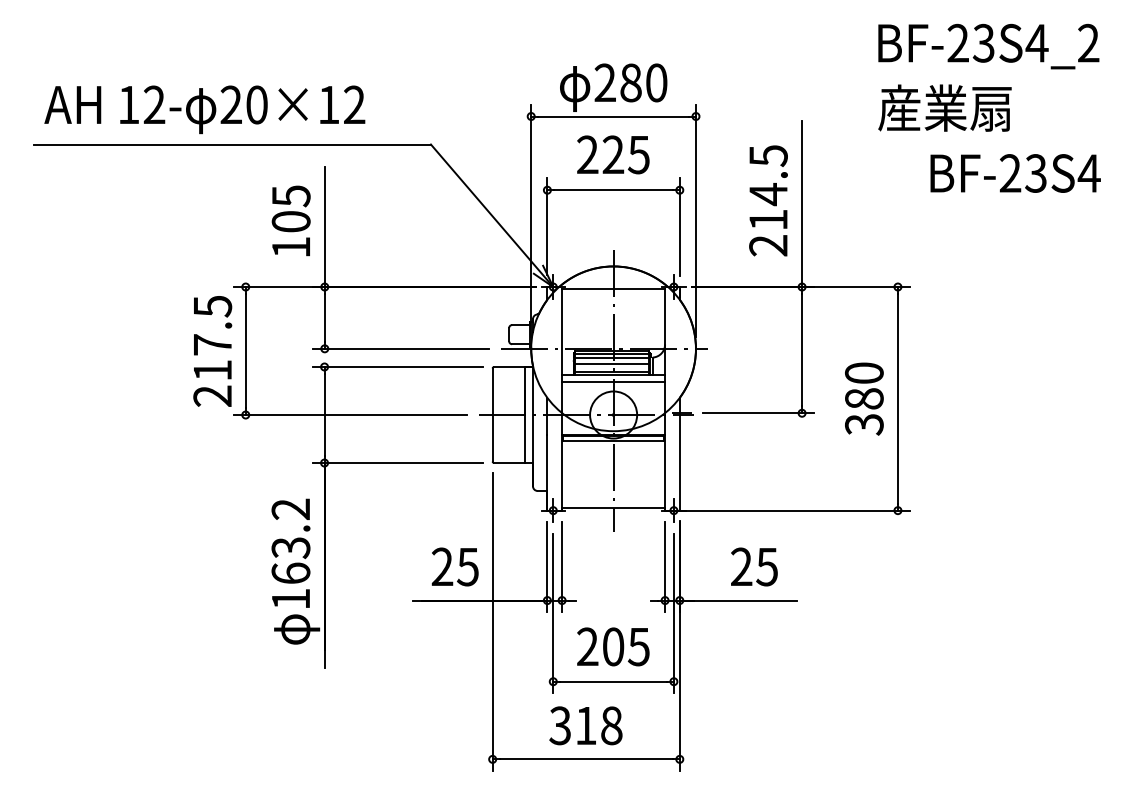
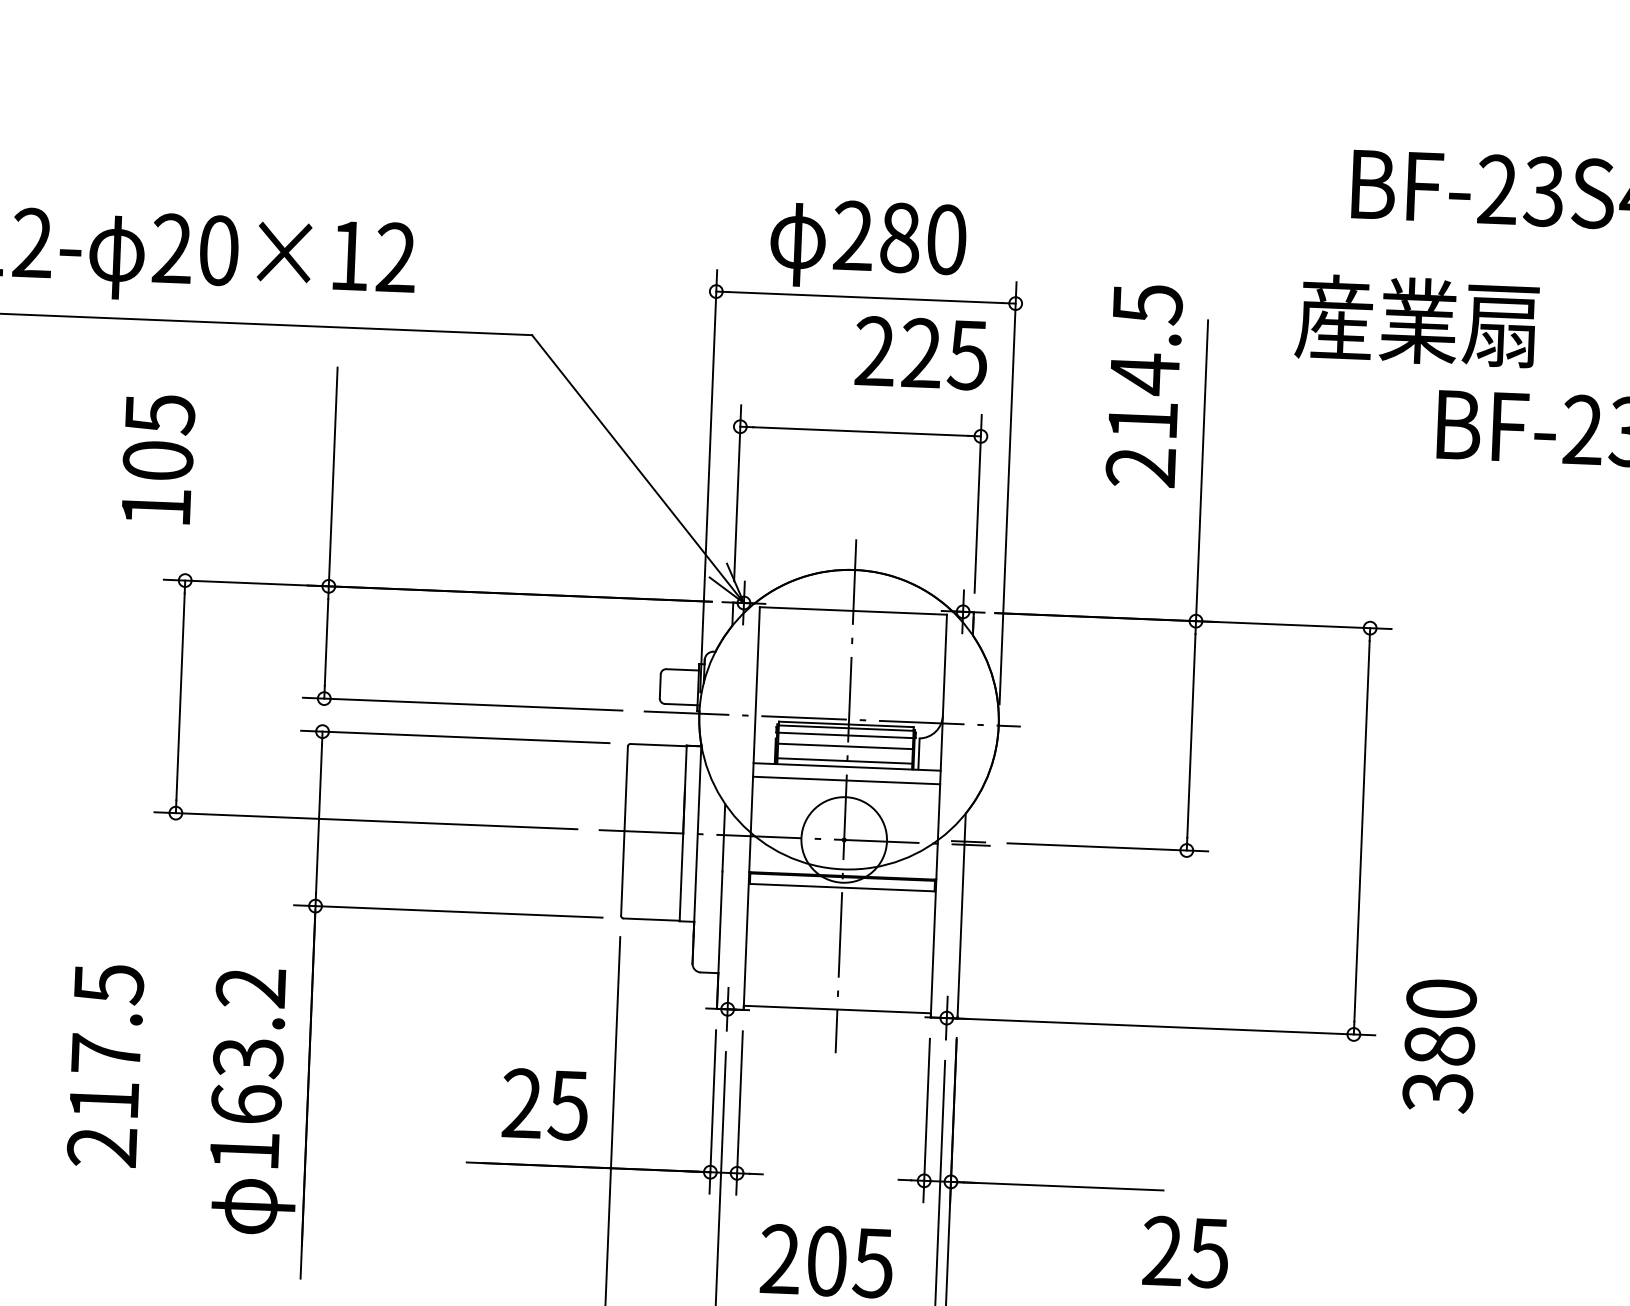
text: (944, 107) -> (1416, 319), moved
text: (613, 154) -> (921, 352), moved
text: (768, 200) -> (1144, 385), moved
text: (290, 220) -> (156, 458), moved
text: (212, 351) -> (105, 1065), moved
text: (864, 398) -> (1439, 1044), moved
text: (754, 566) -> (1186, 1251), moved

